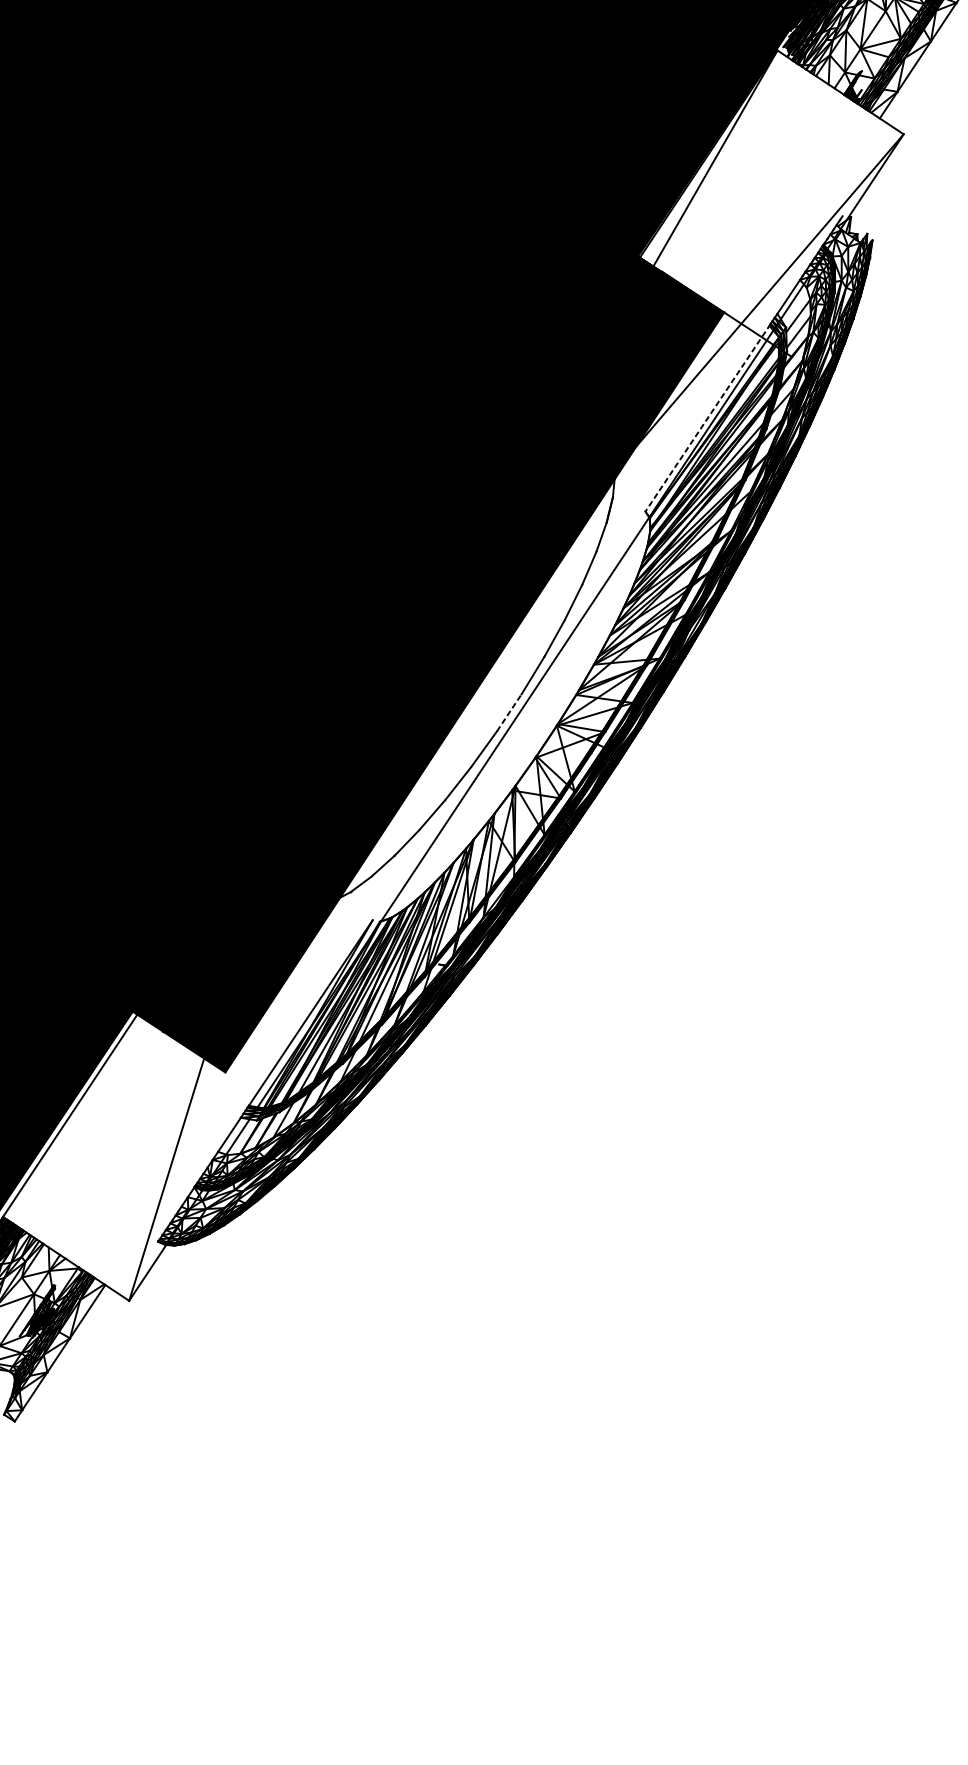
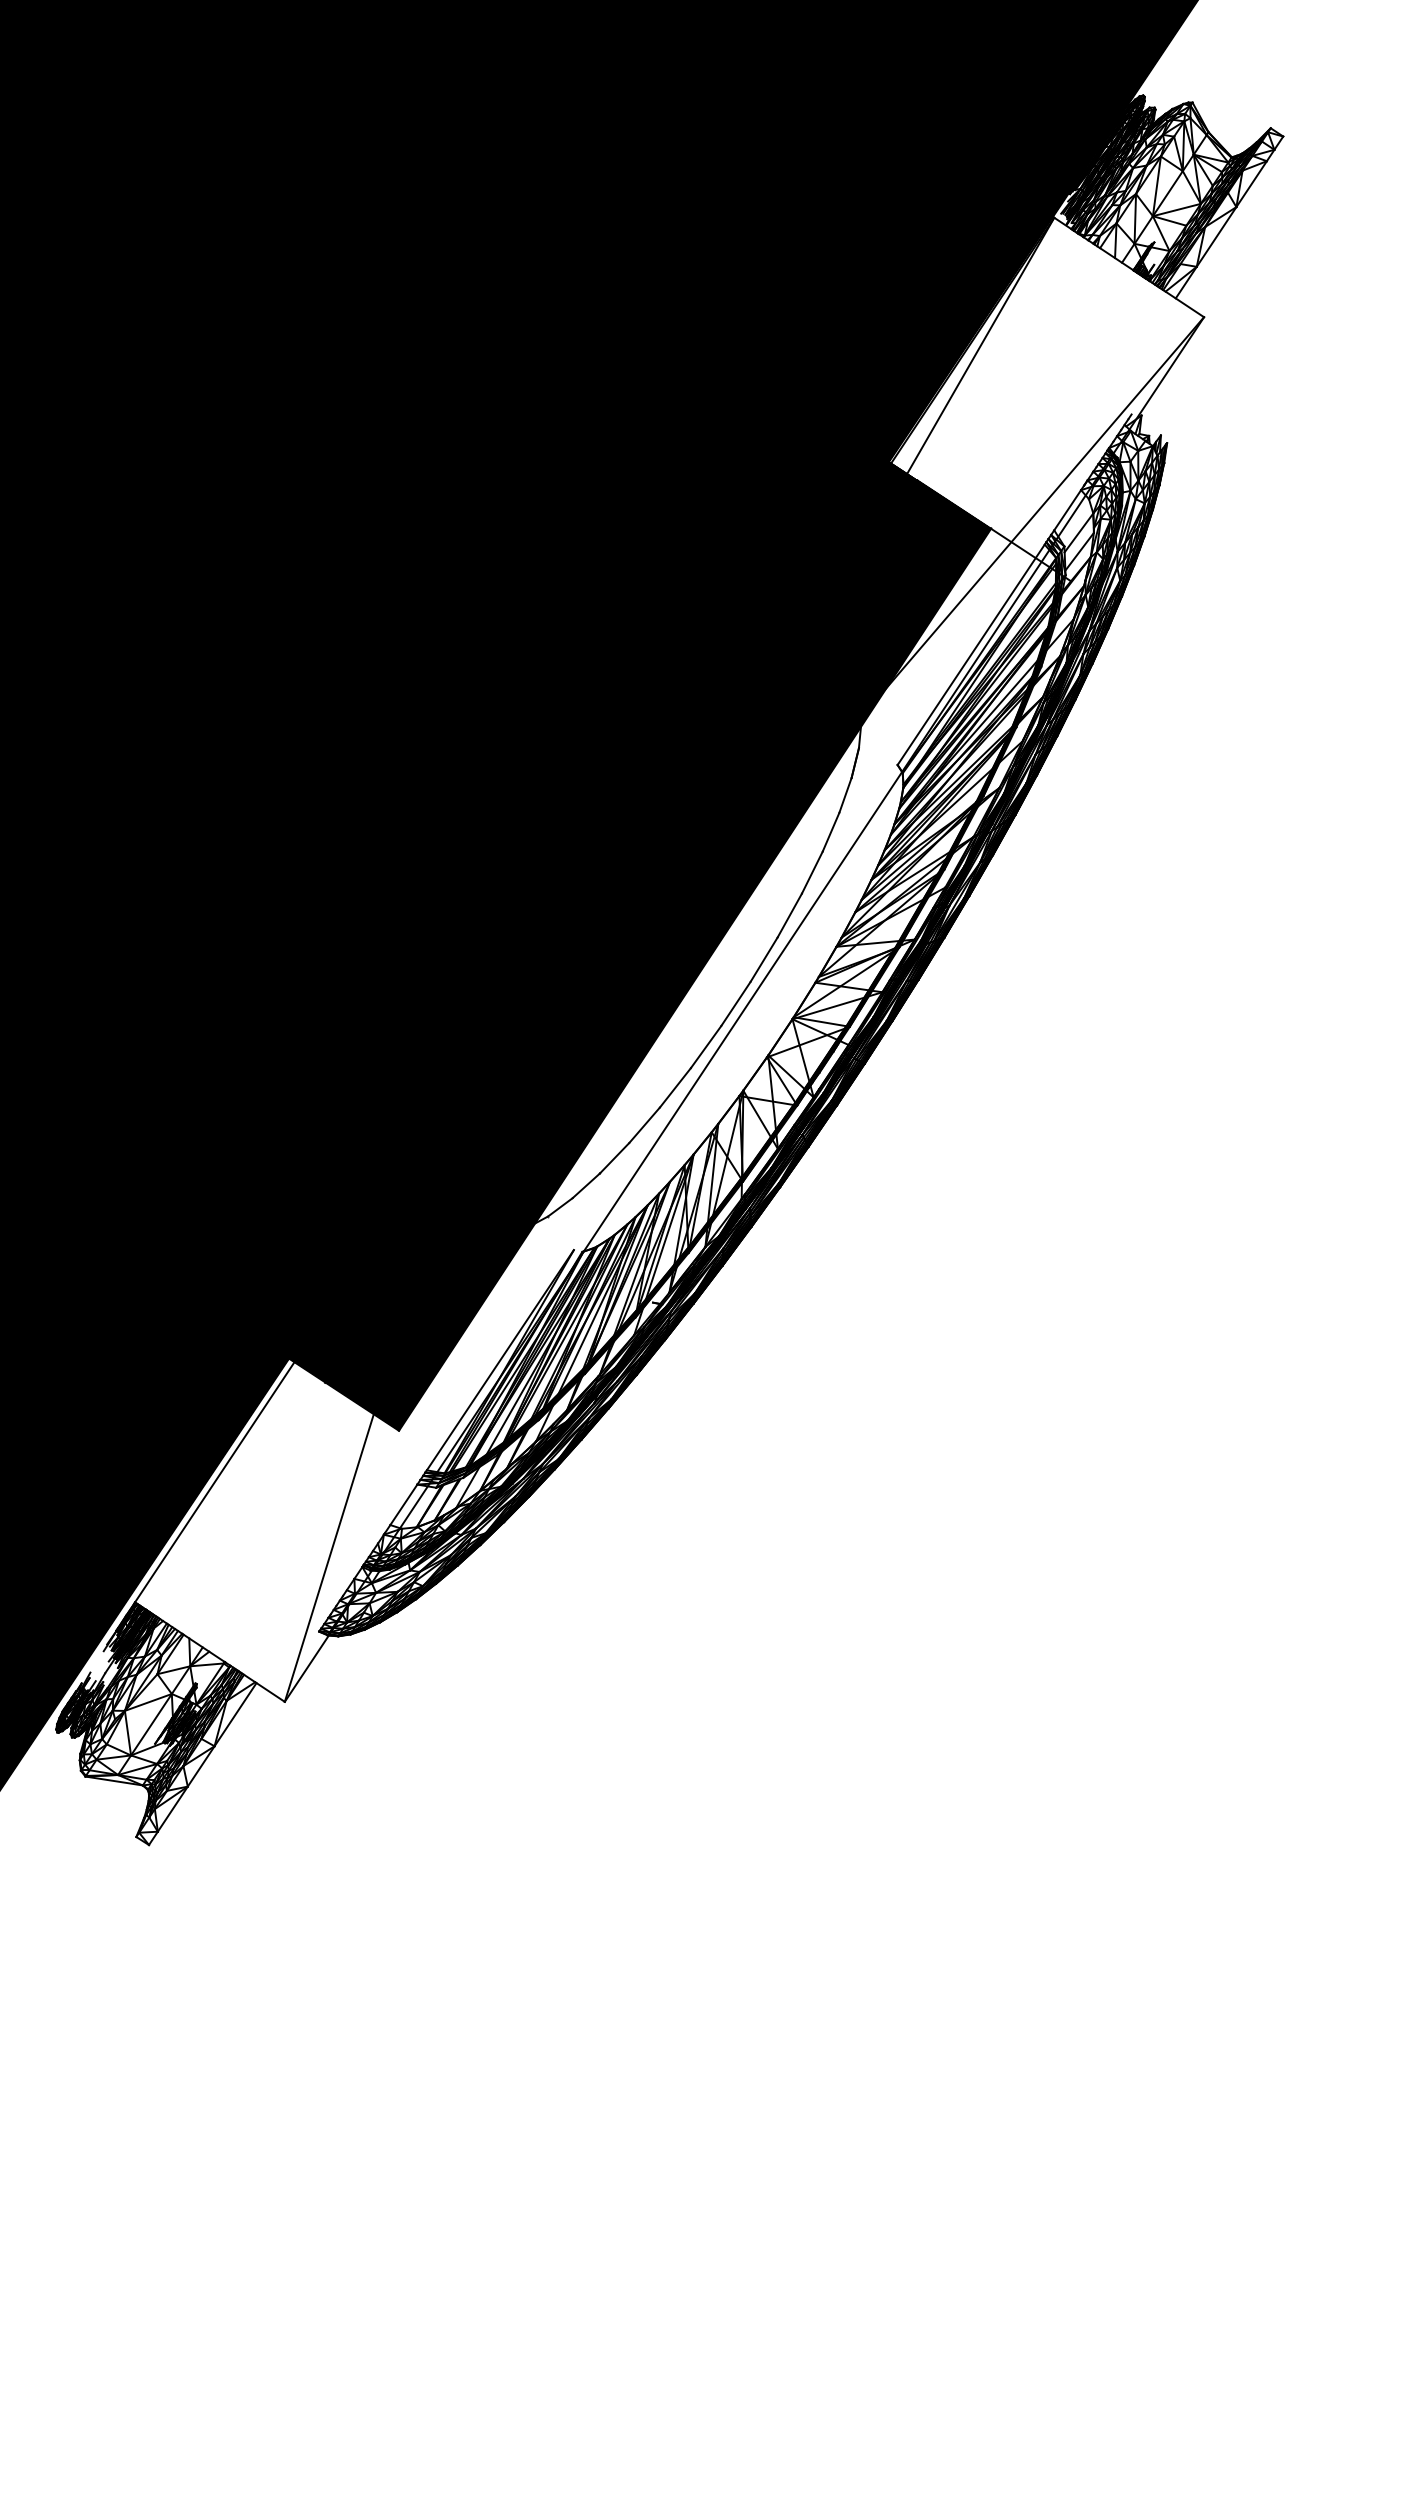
line: (707, 417) -> (971, 653), dashed -> solid
line: (509, 712) -> (736, 1003), dashed -> solid

